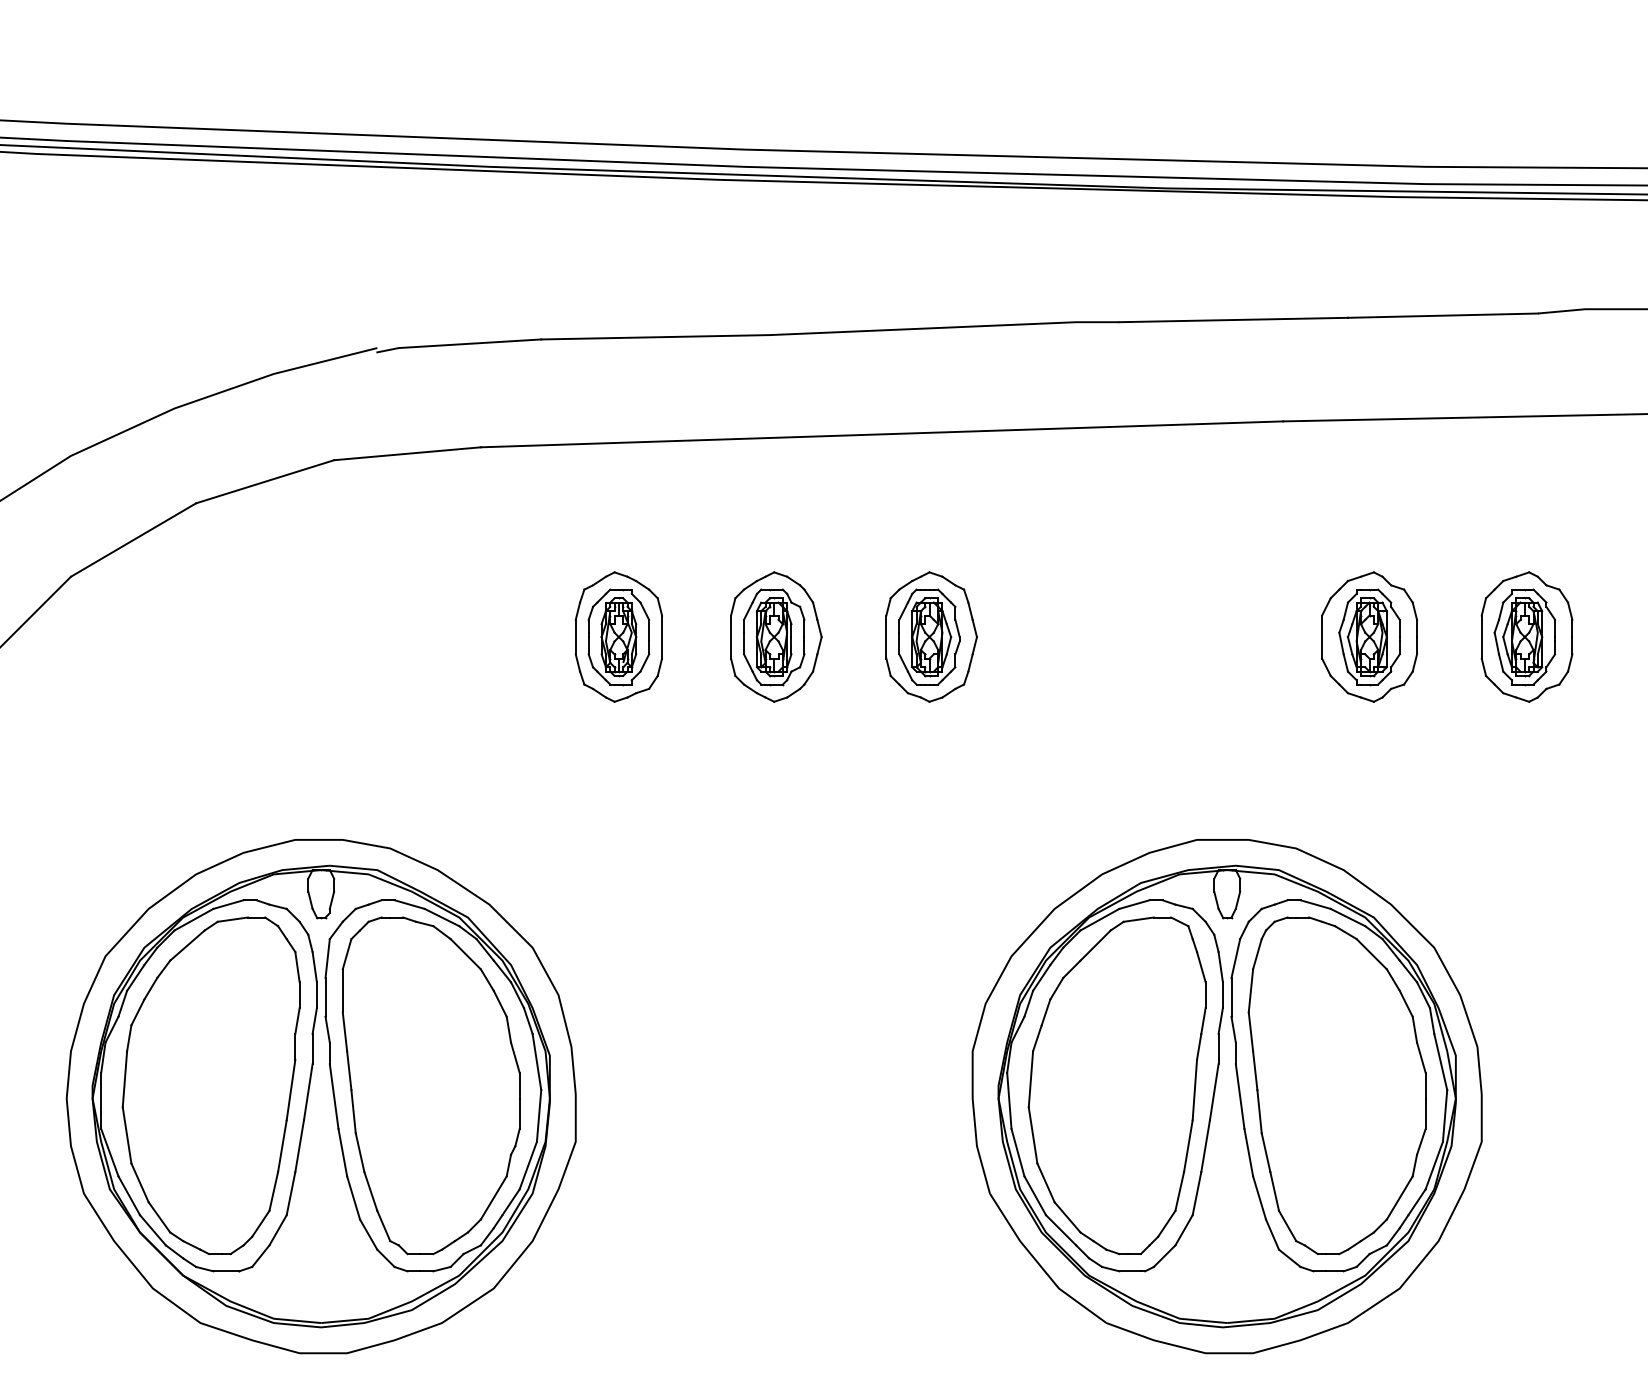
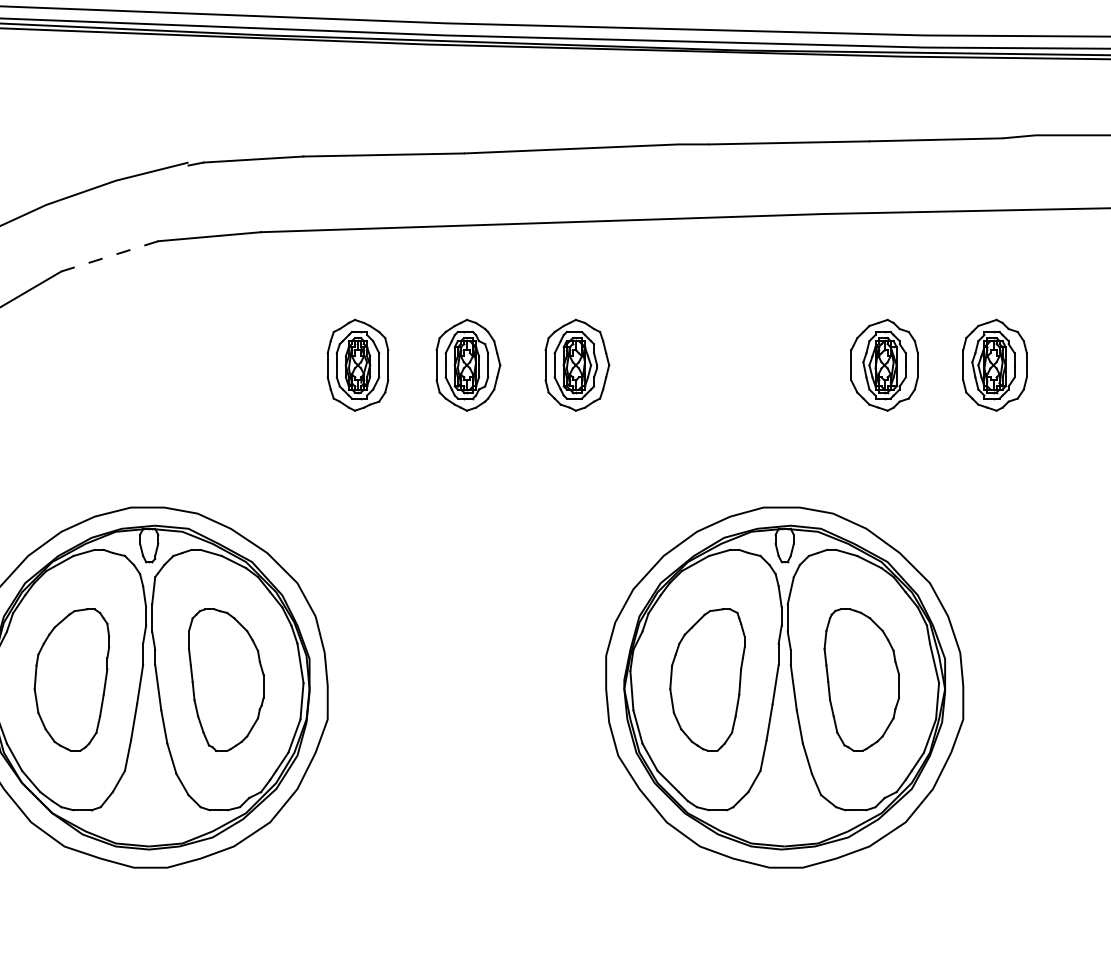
line: (264, 481) -> (109, 256), solid -> dashed
part: (210, 1085) -> (71, 679), size x0.6
part: (430, 1085) -> (225, 679), size x0.6
part: (1116, 1085) -> (707, 679), size x0.6
part: (1336, 1085) -> (861, 679), size x0.6

